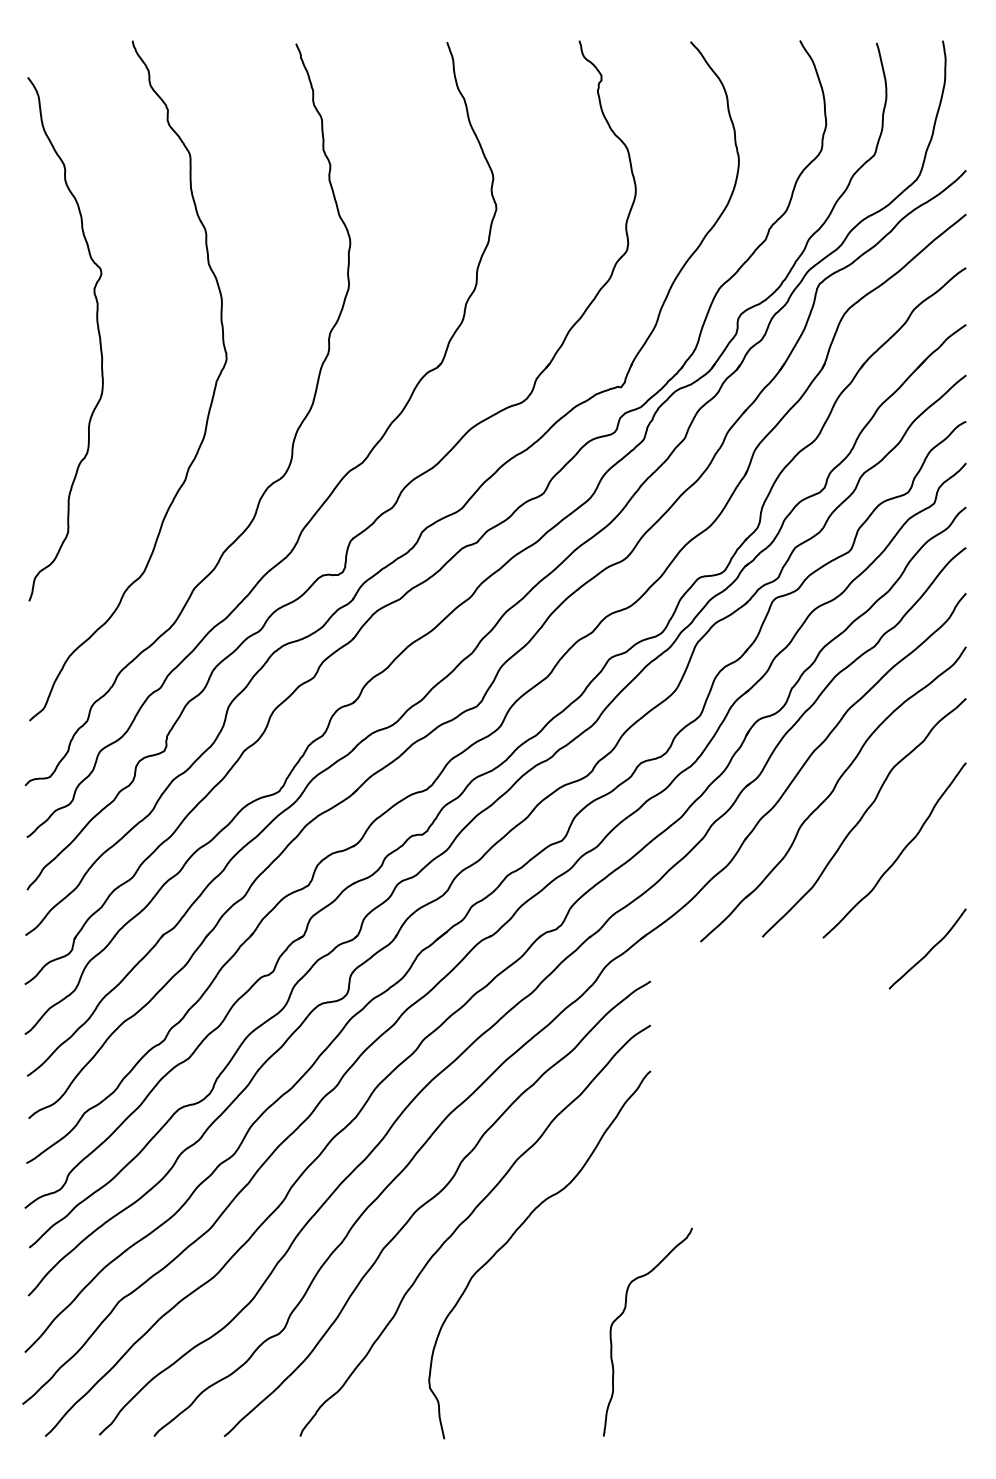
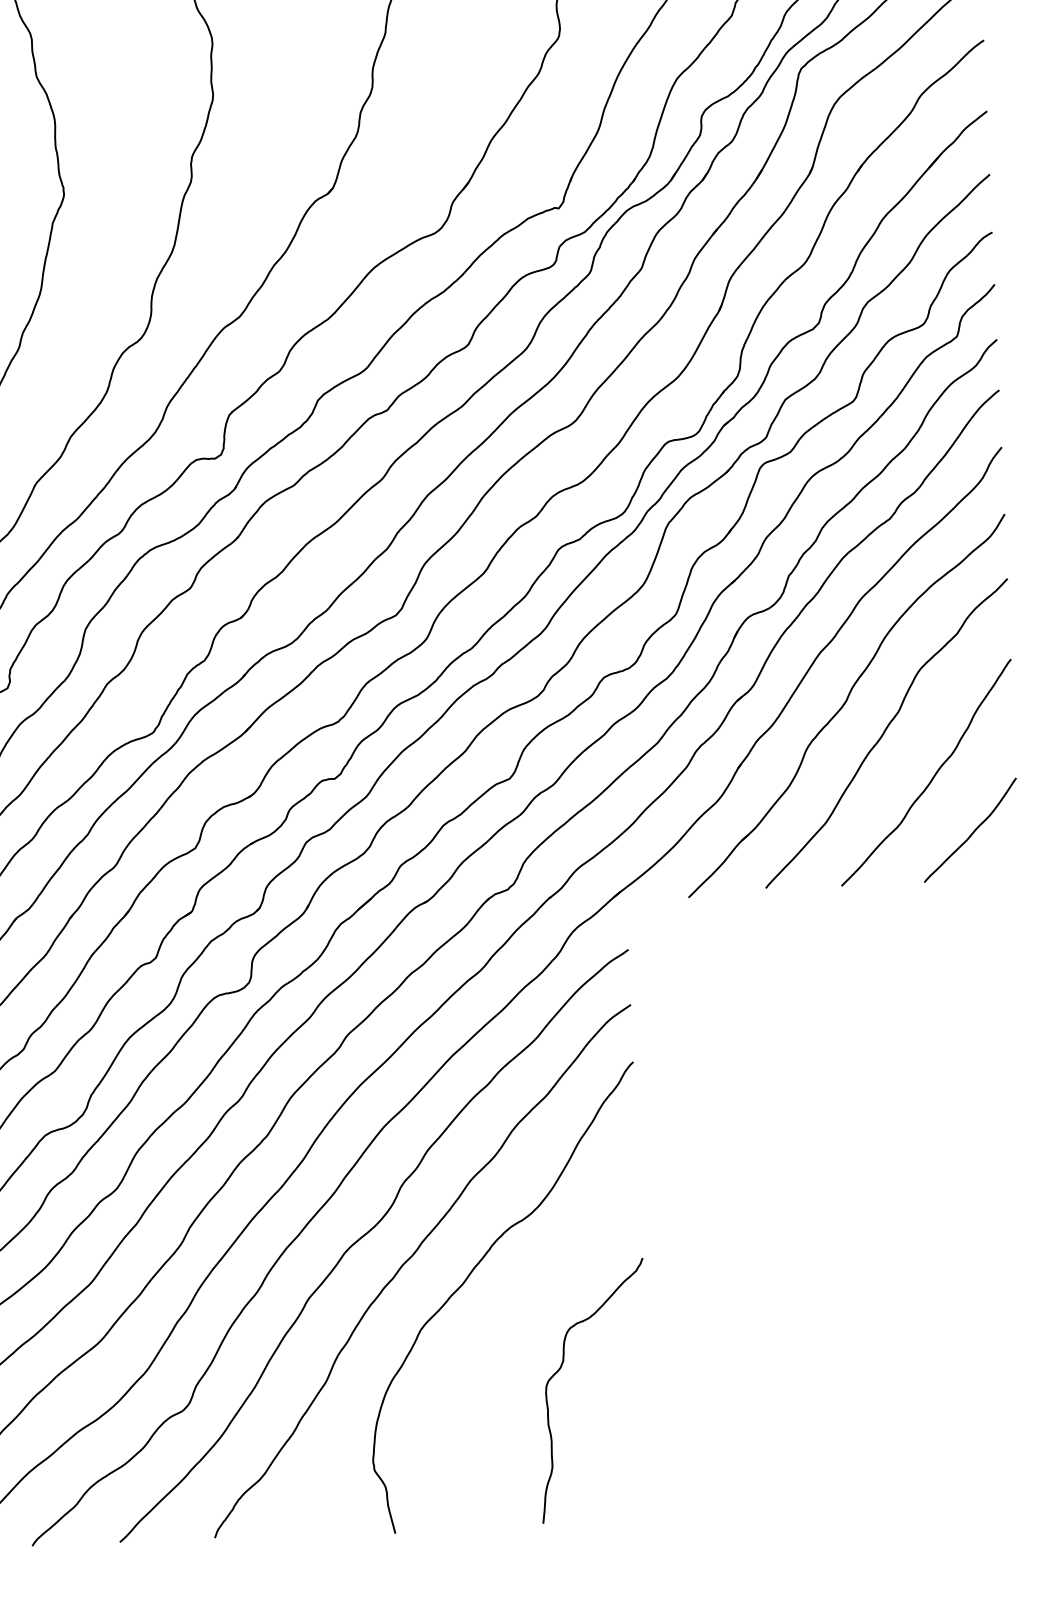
curve: (929, 950) -> (972, 832), moved
curve: (624, 1312) -> (562, 1367), moved

